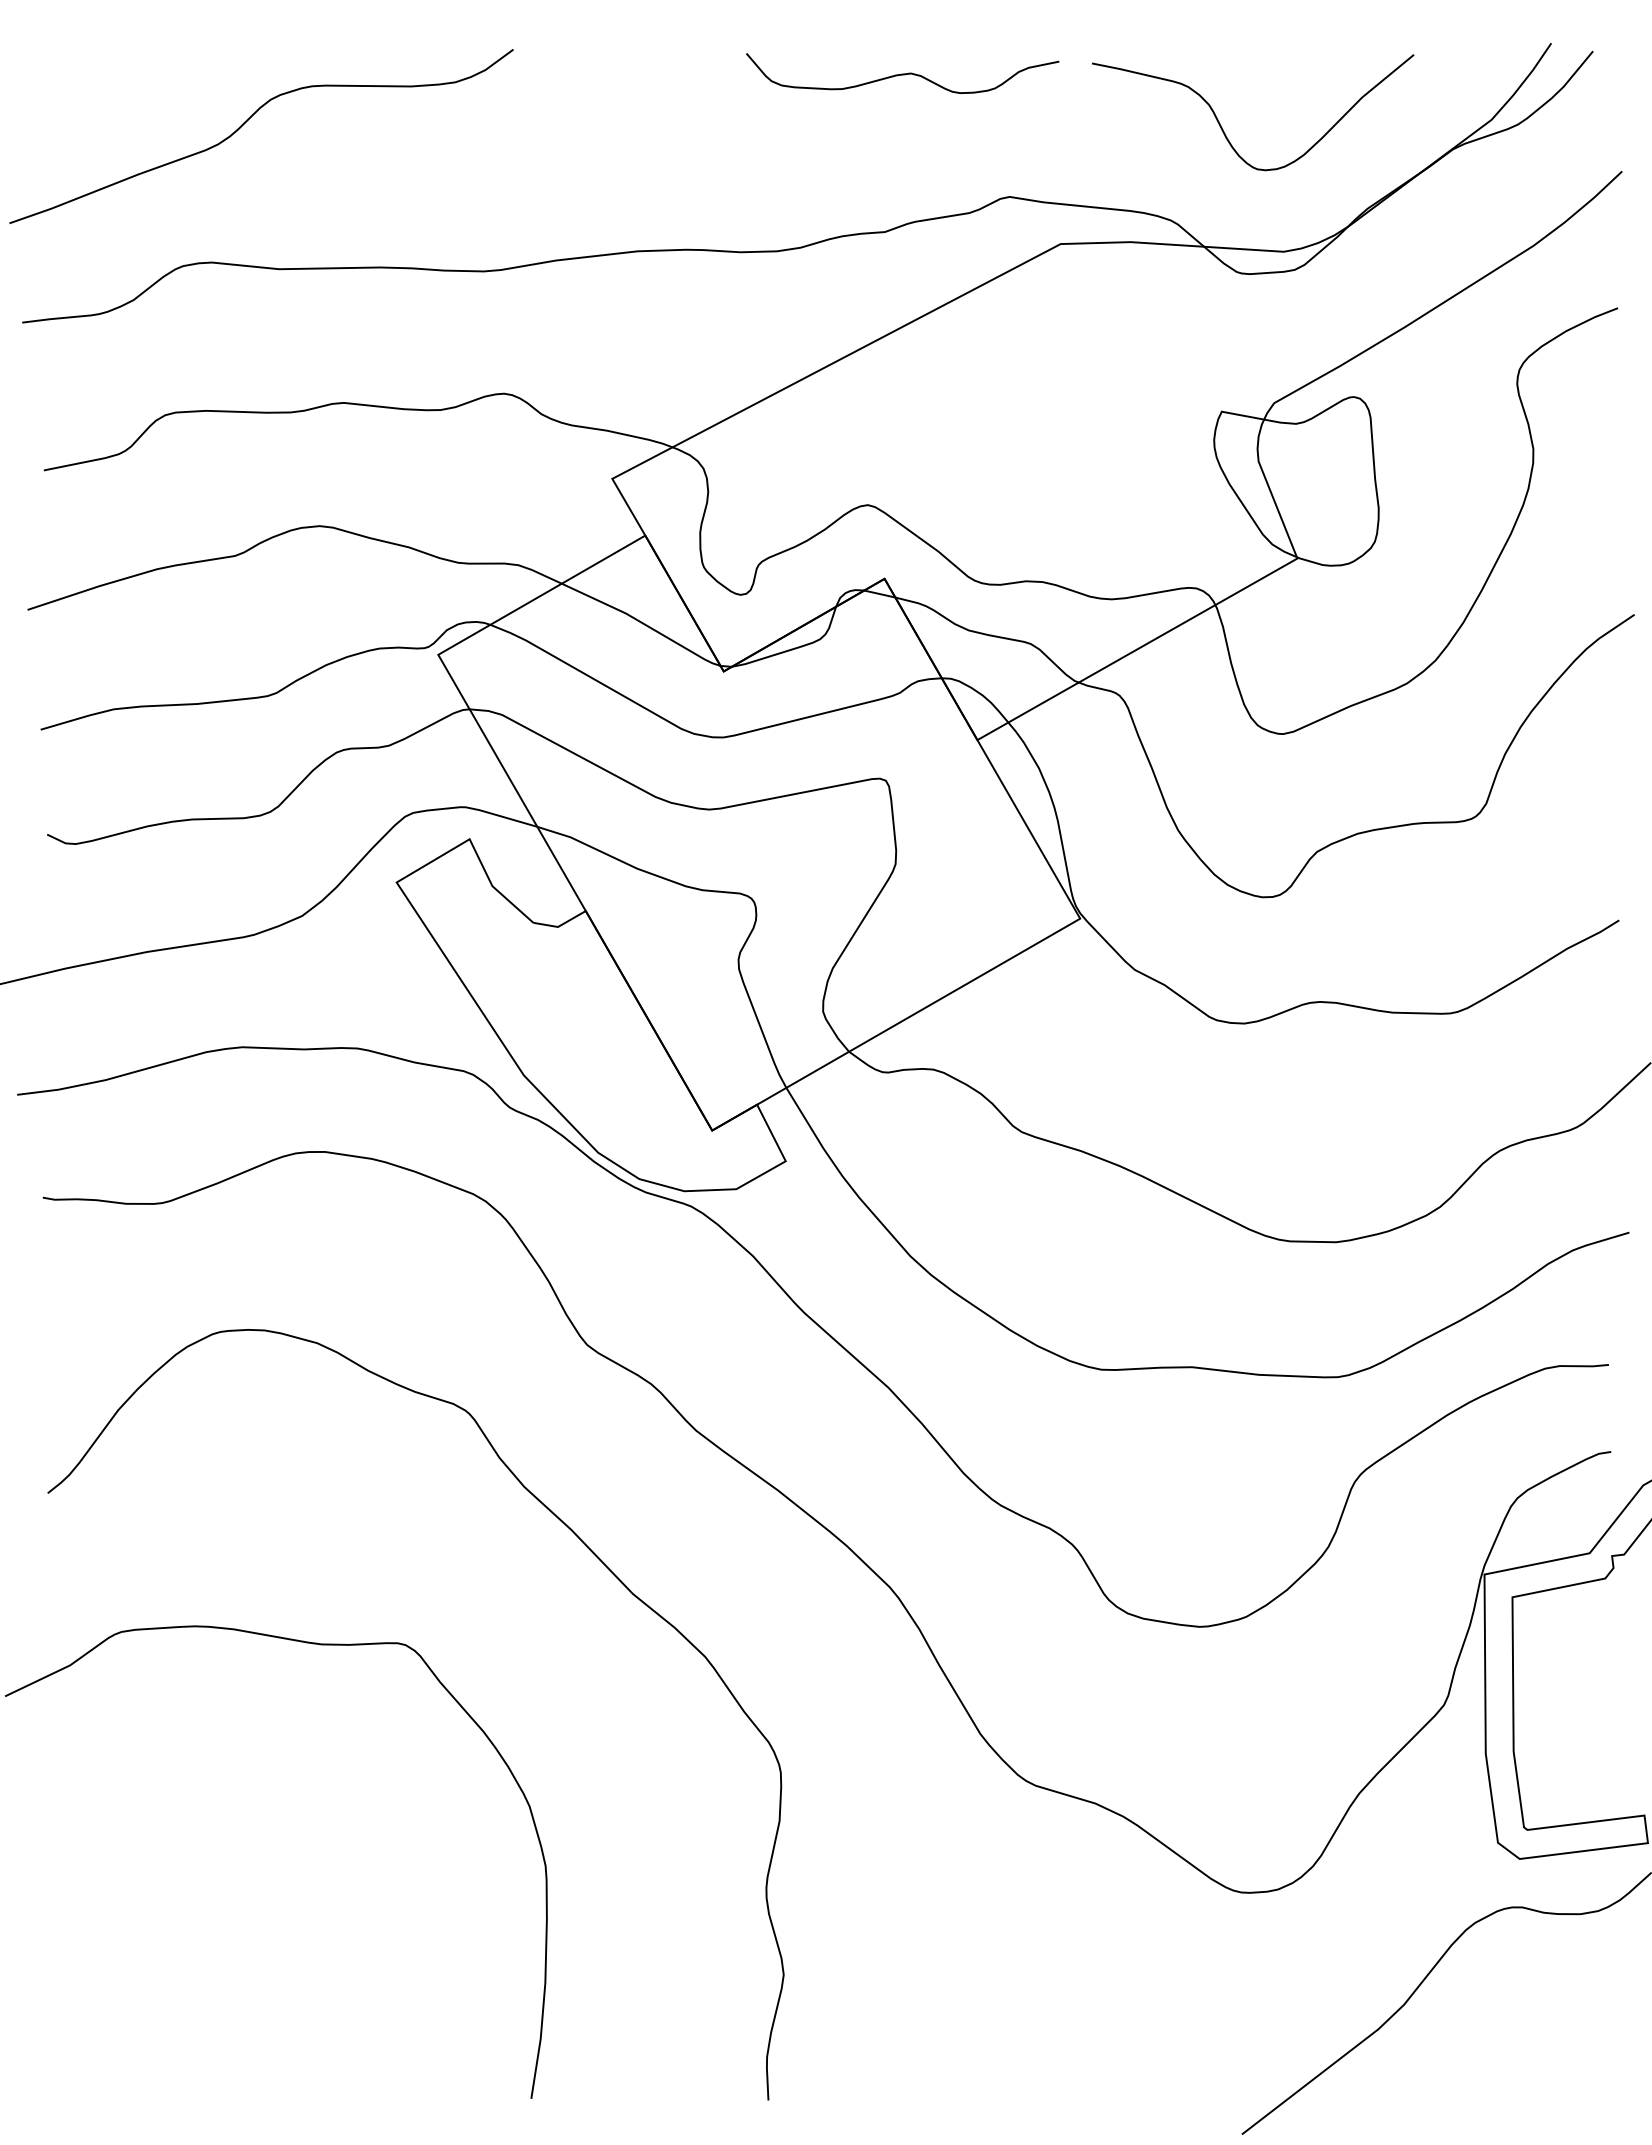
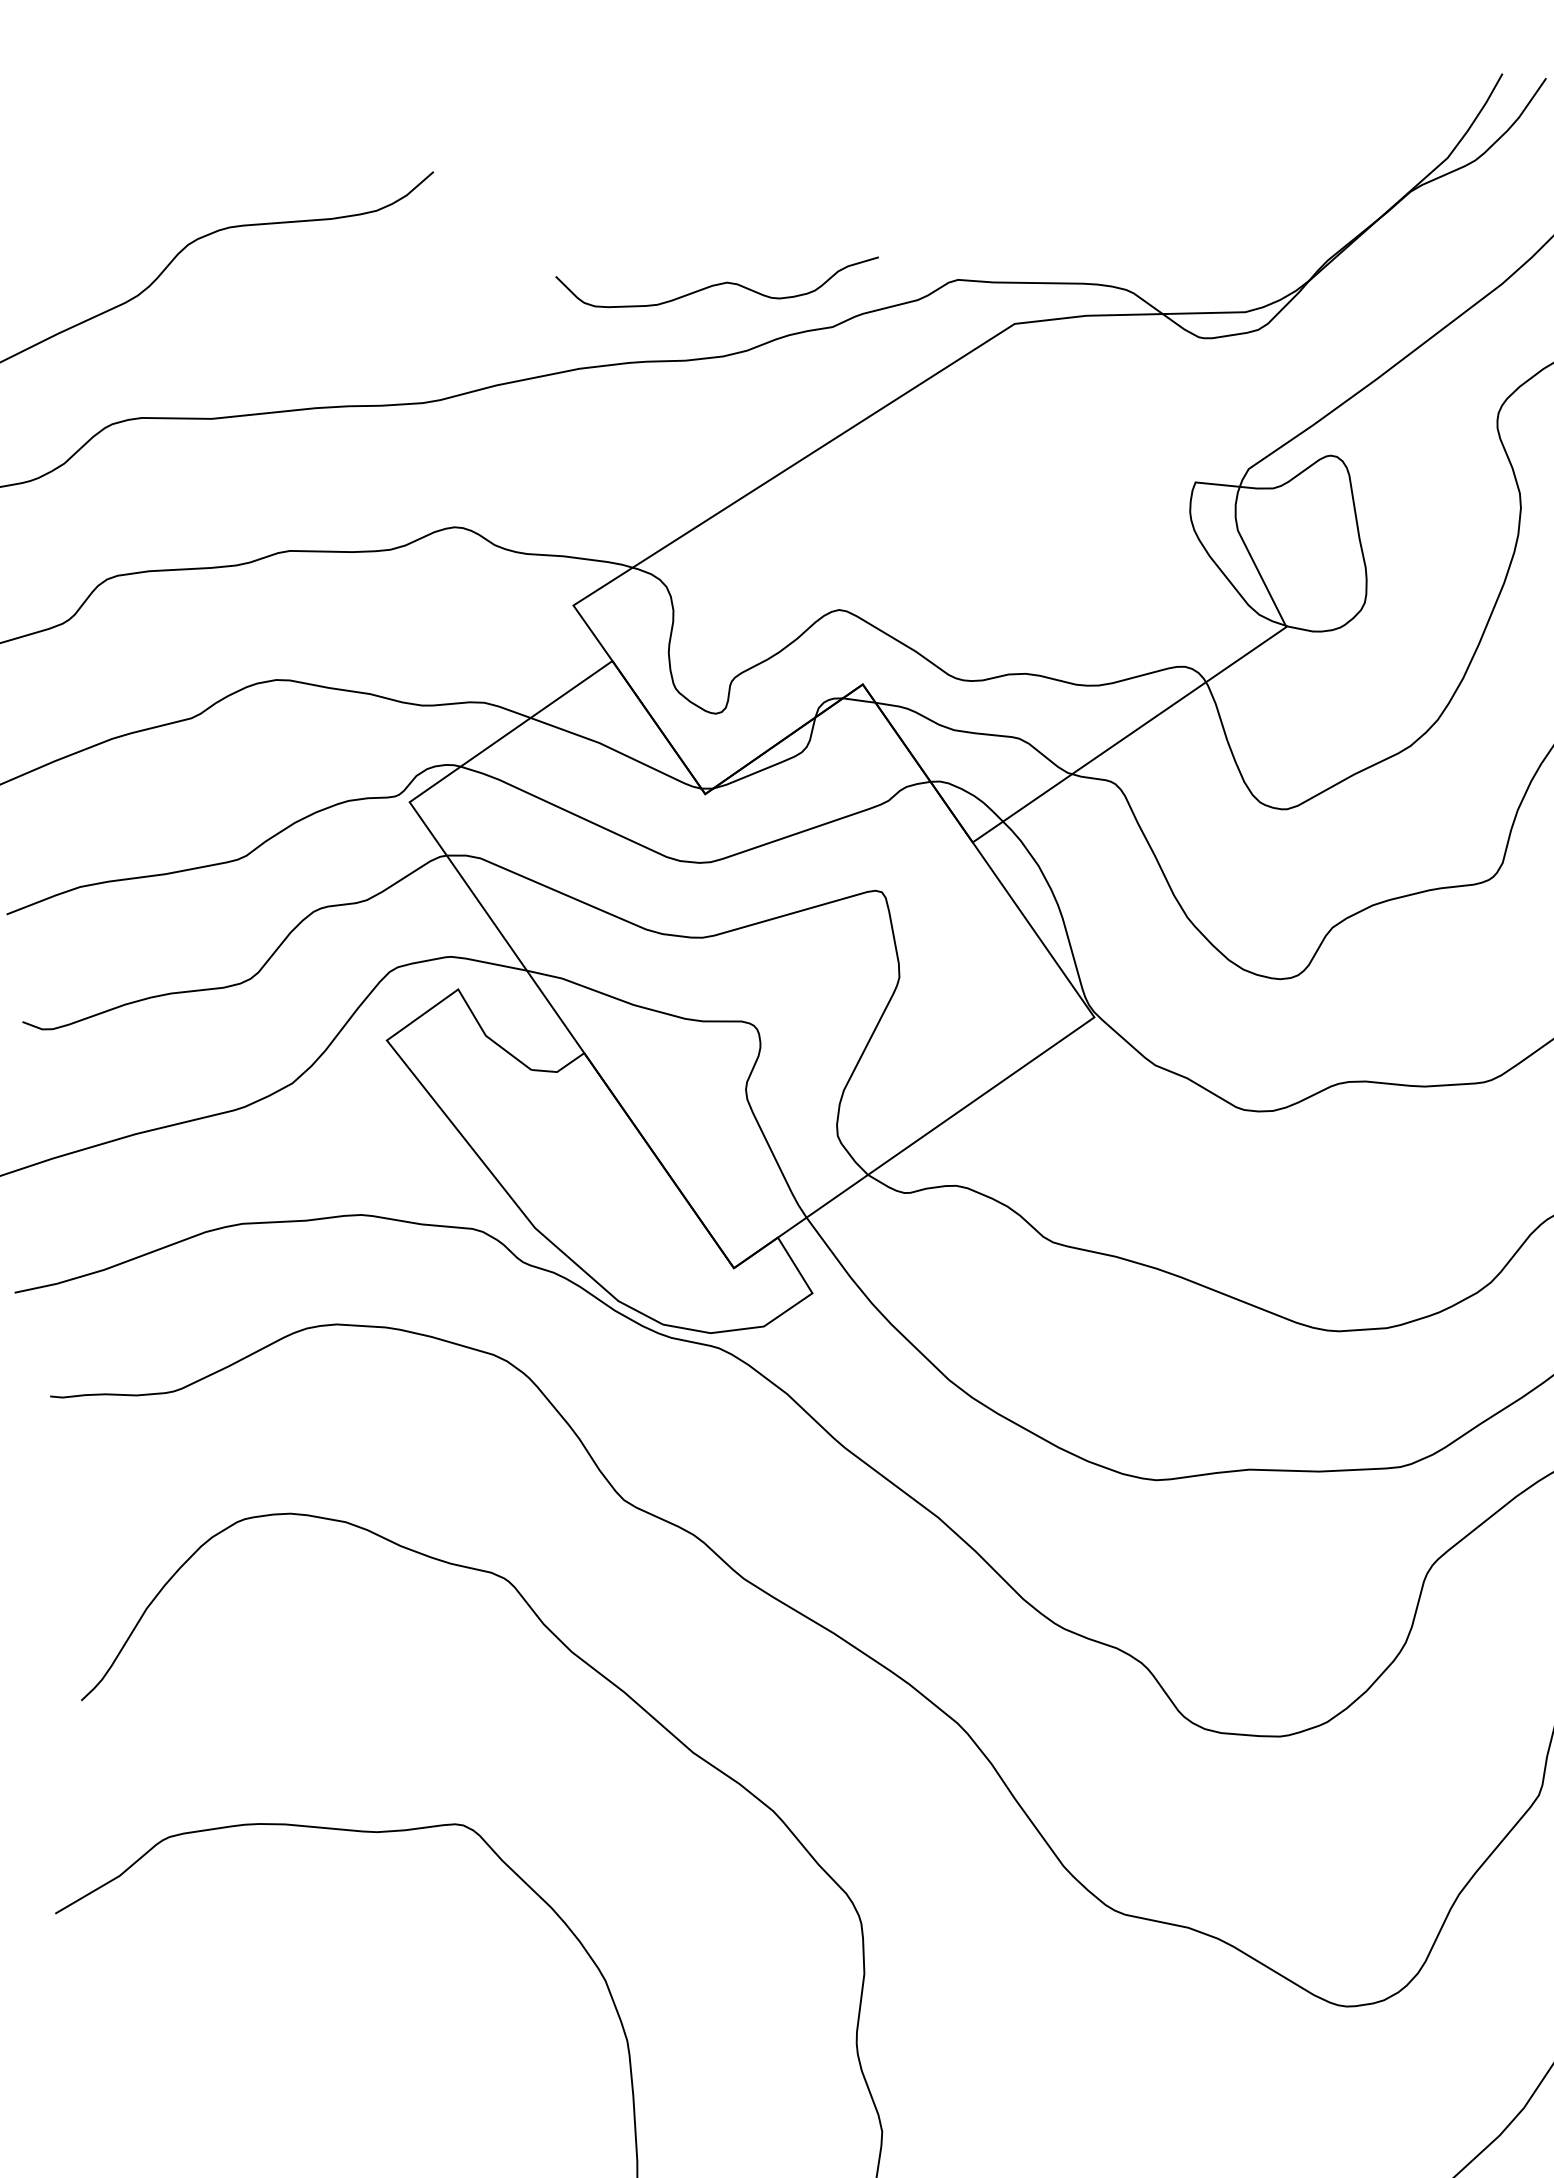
curve: (902, 73) -> (718, 283), moved
curve: (1222, 127) -> (1171, 189), removed

